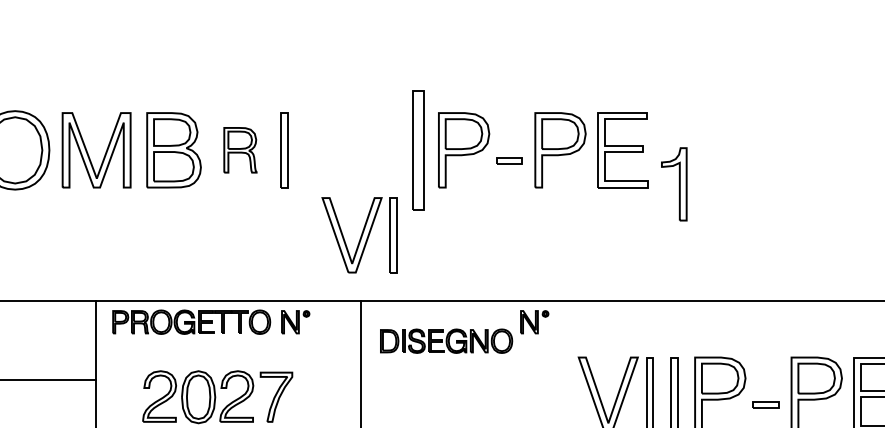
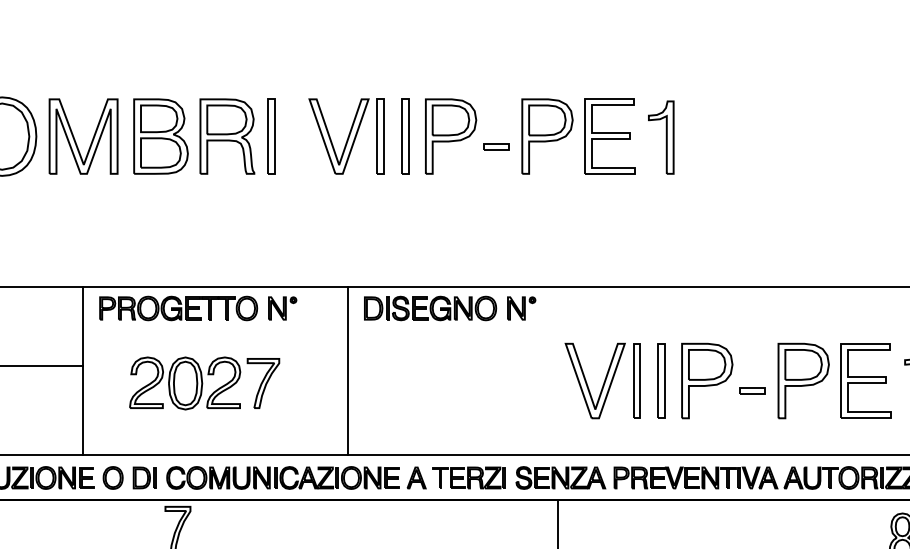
part: (240, 150) -> (227, 136), size x1.67
part: (418, 150) -> (405, 136), size x0.62
part: (674, 184) -> (661, 137), moved
part: (359, 235) -> (346, 136), moved
part: (446, 341) -> (430, 308), moved

